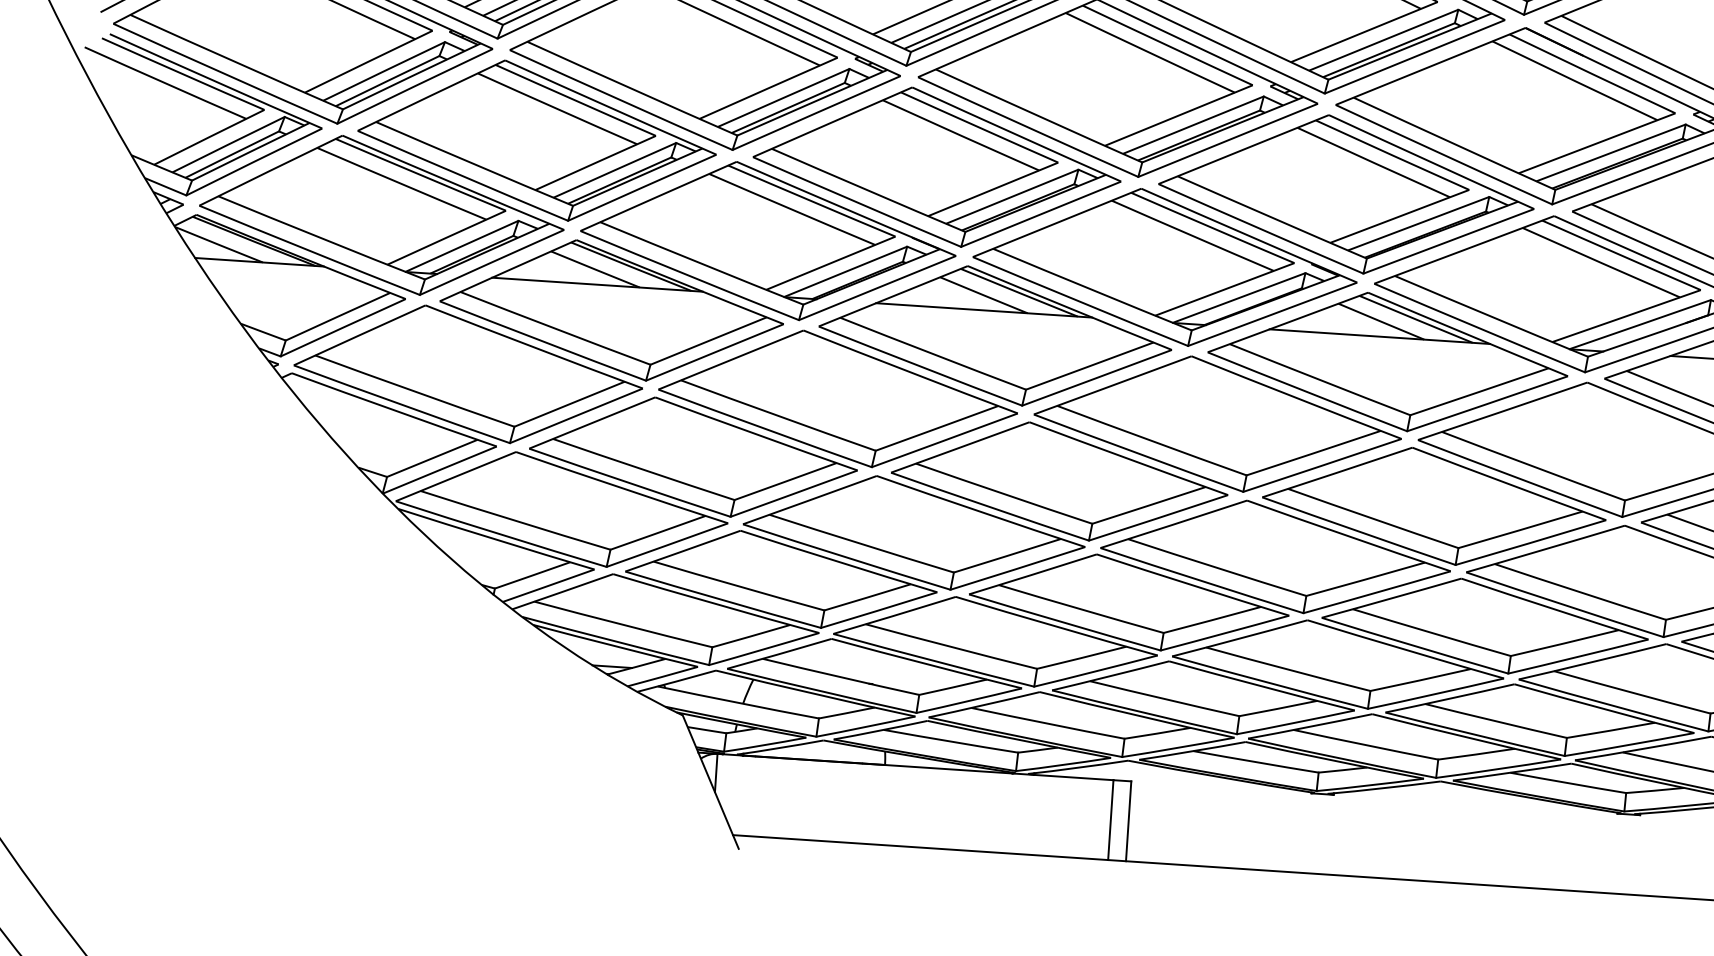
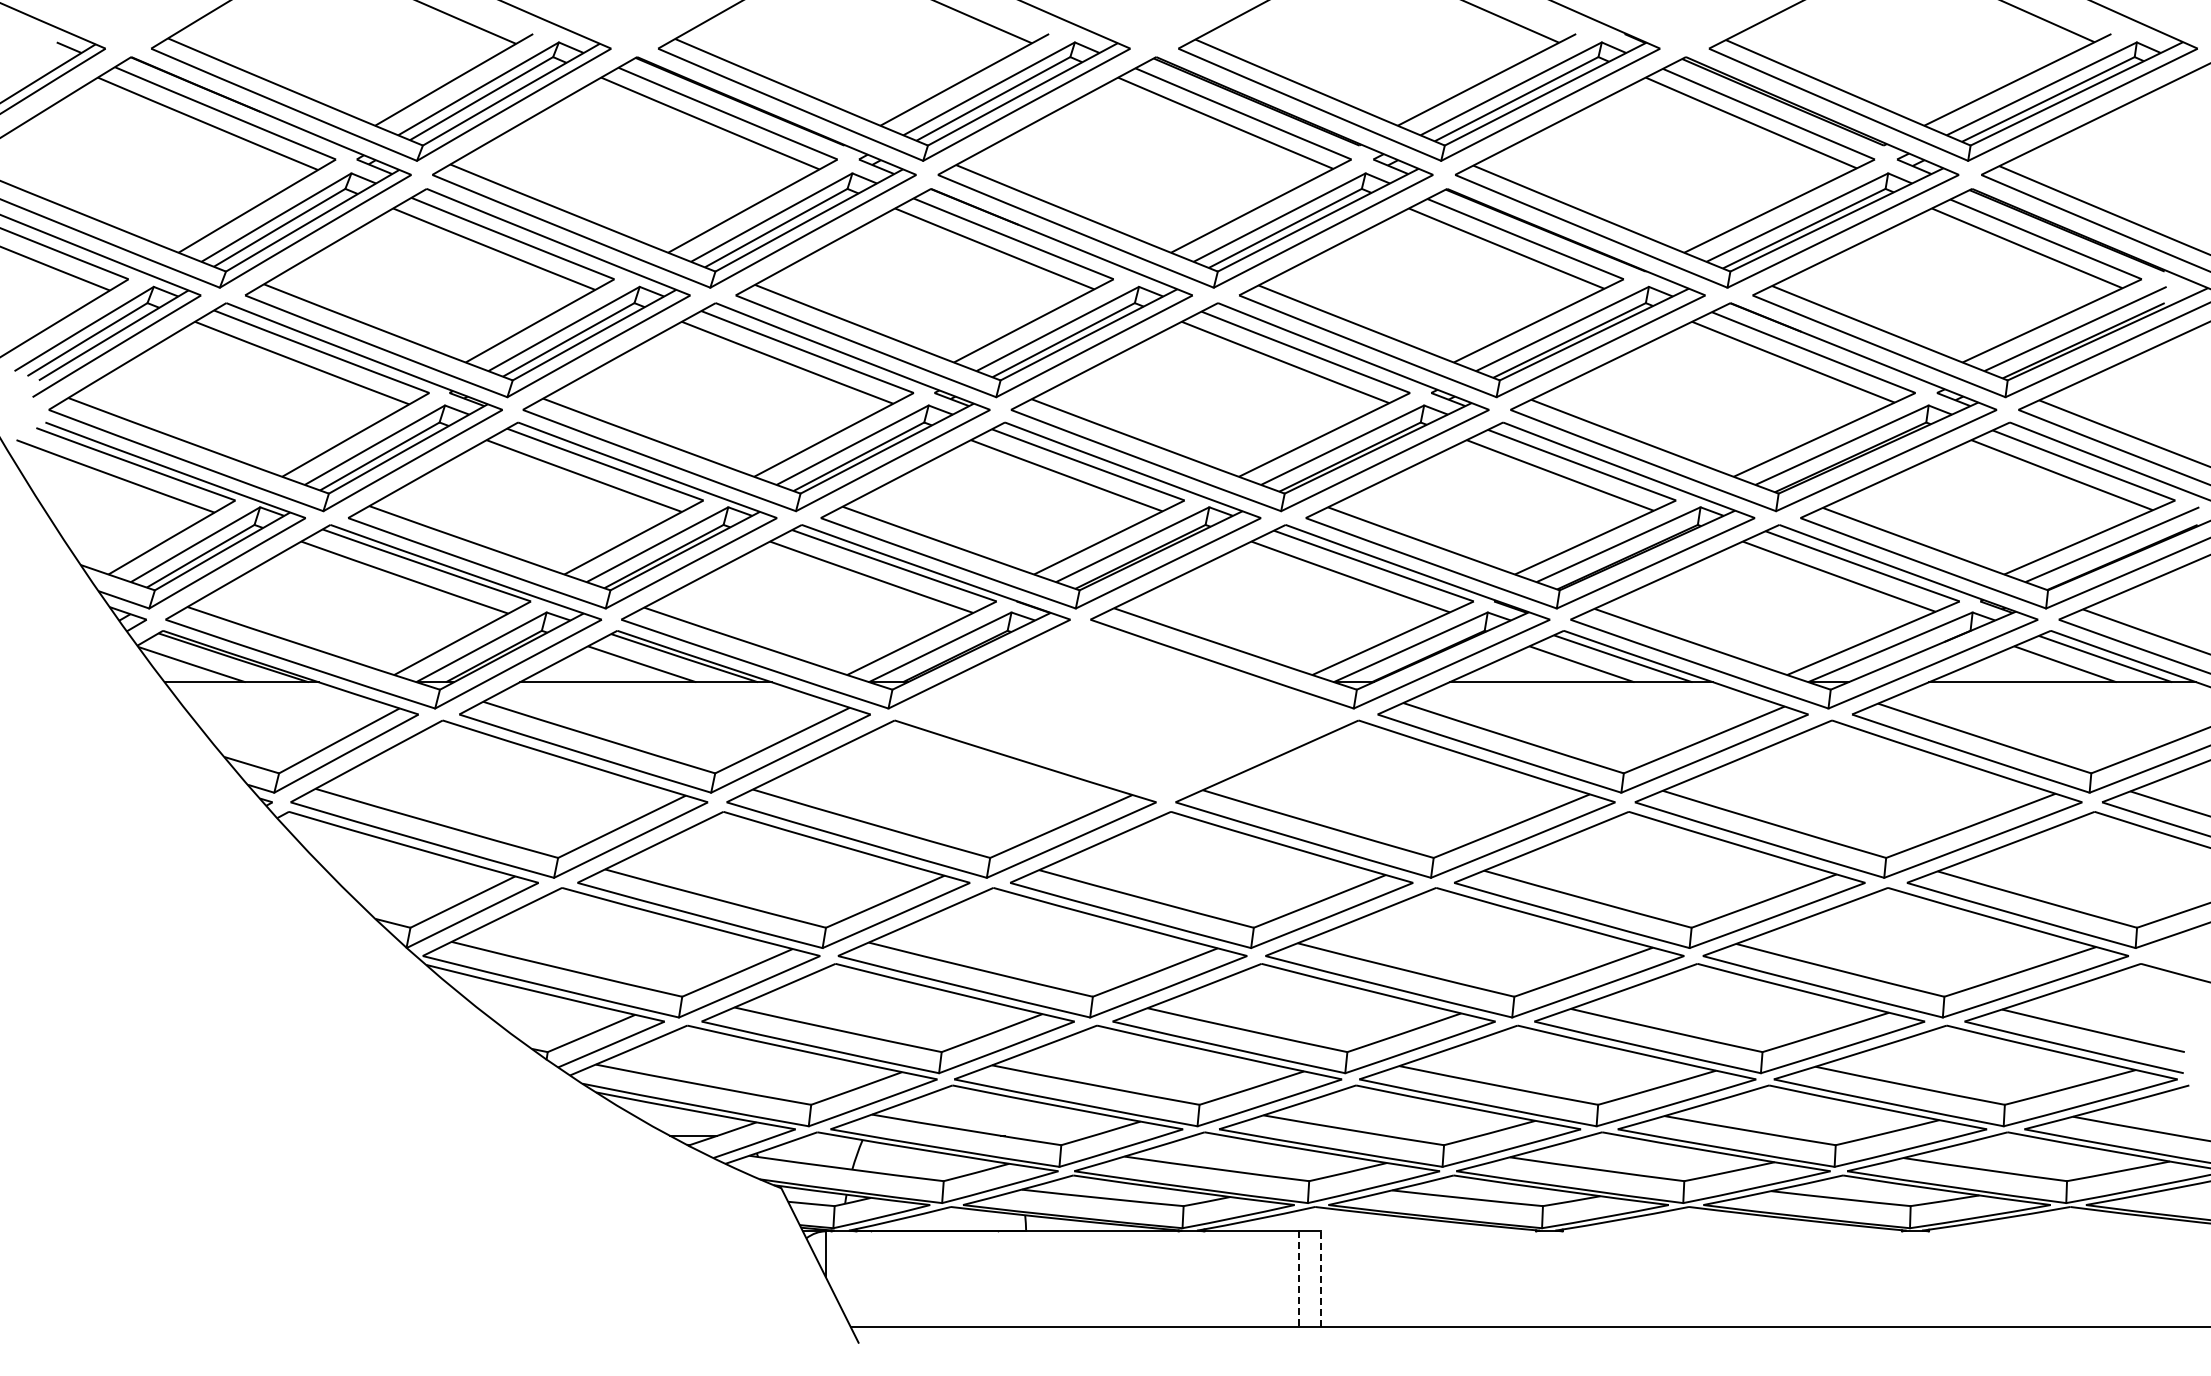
part: (995, 335) -> (1123, 711), removed
line: (1110, 820) -> (1299, 1279), solid -> dashed
line: (1128, 821) -> (1320, 1279), solid -> dashed

